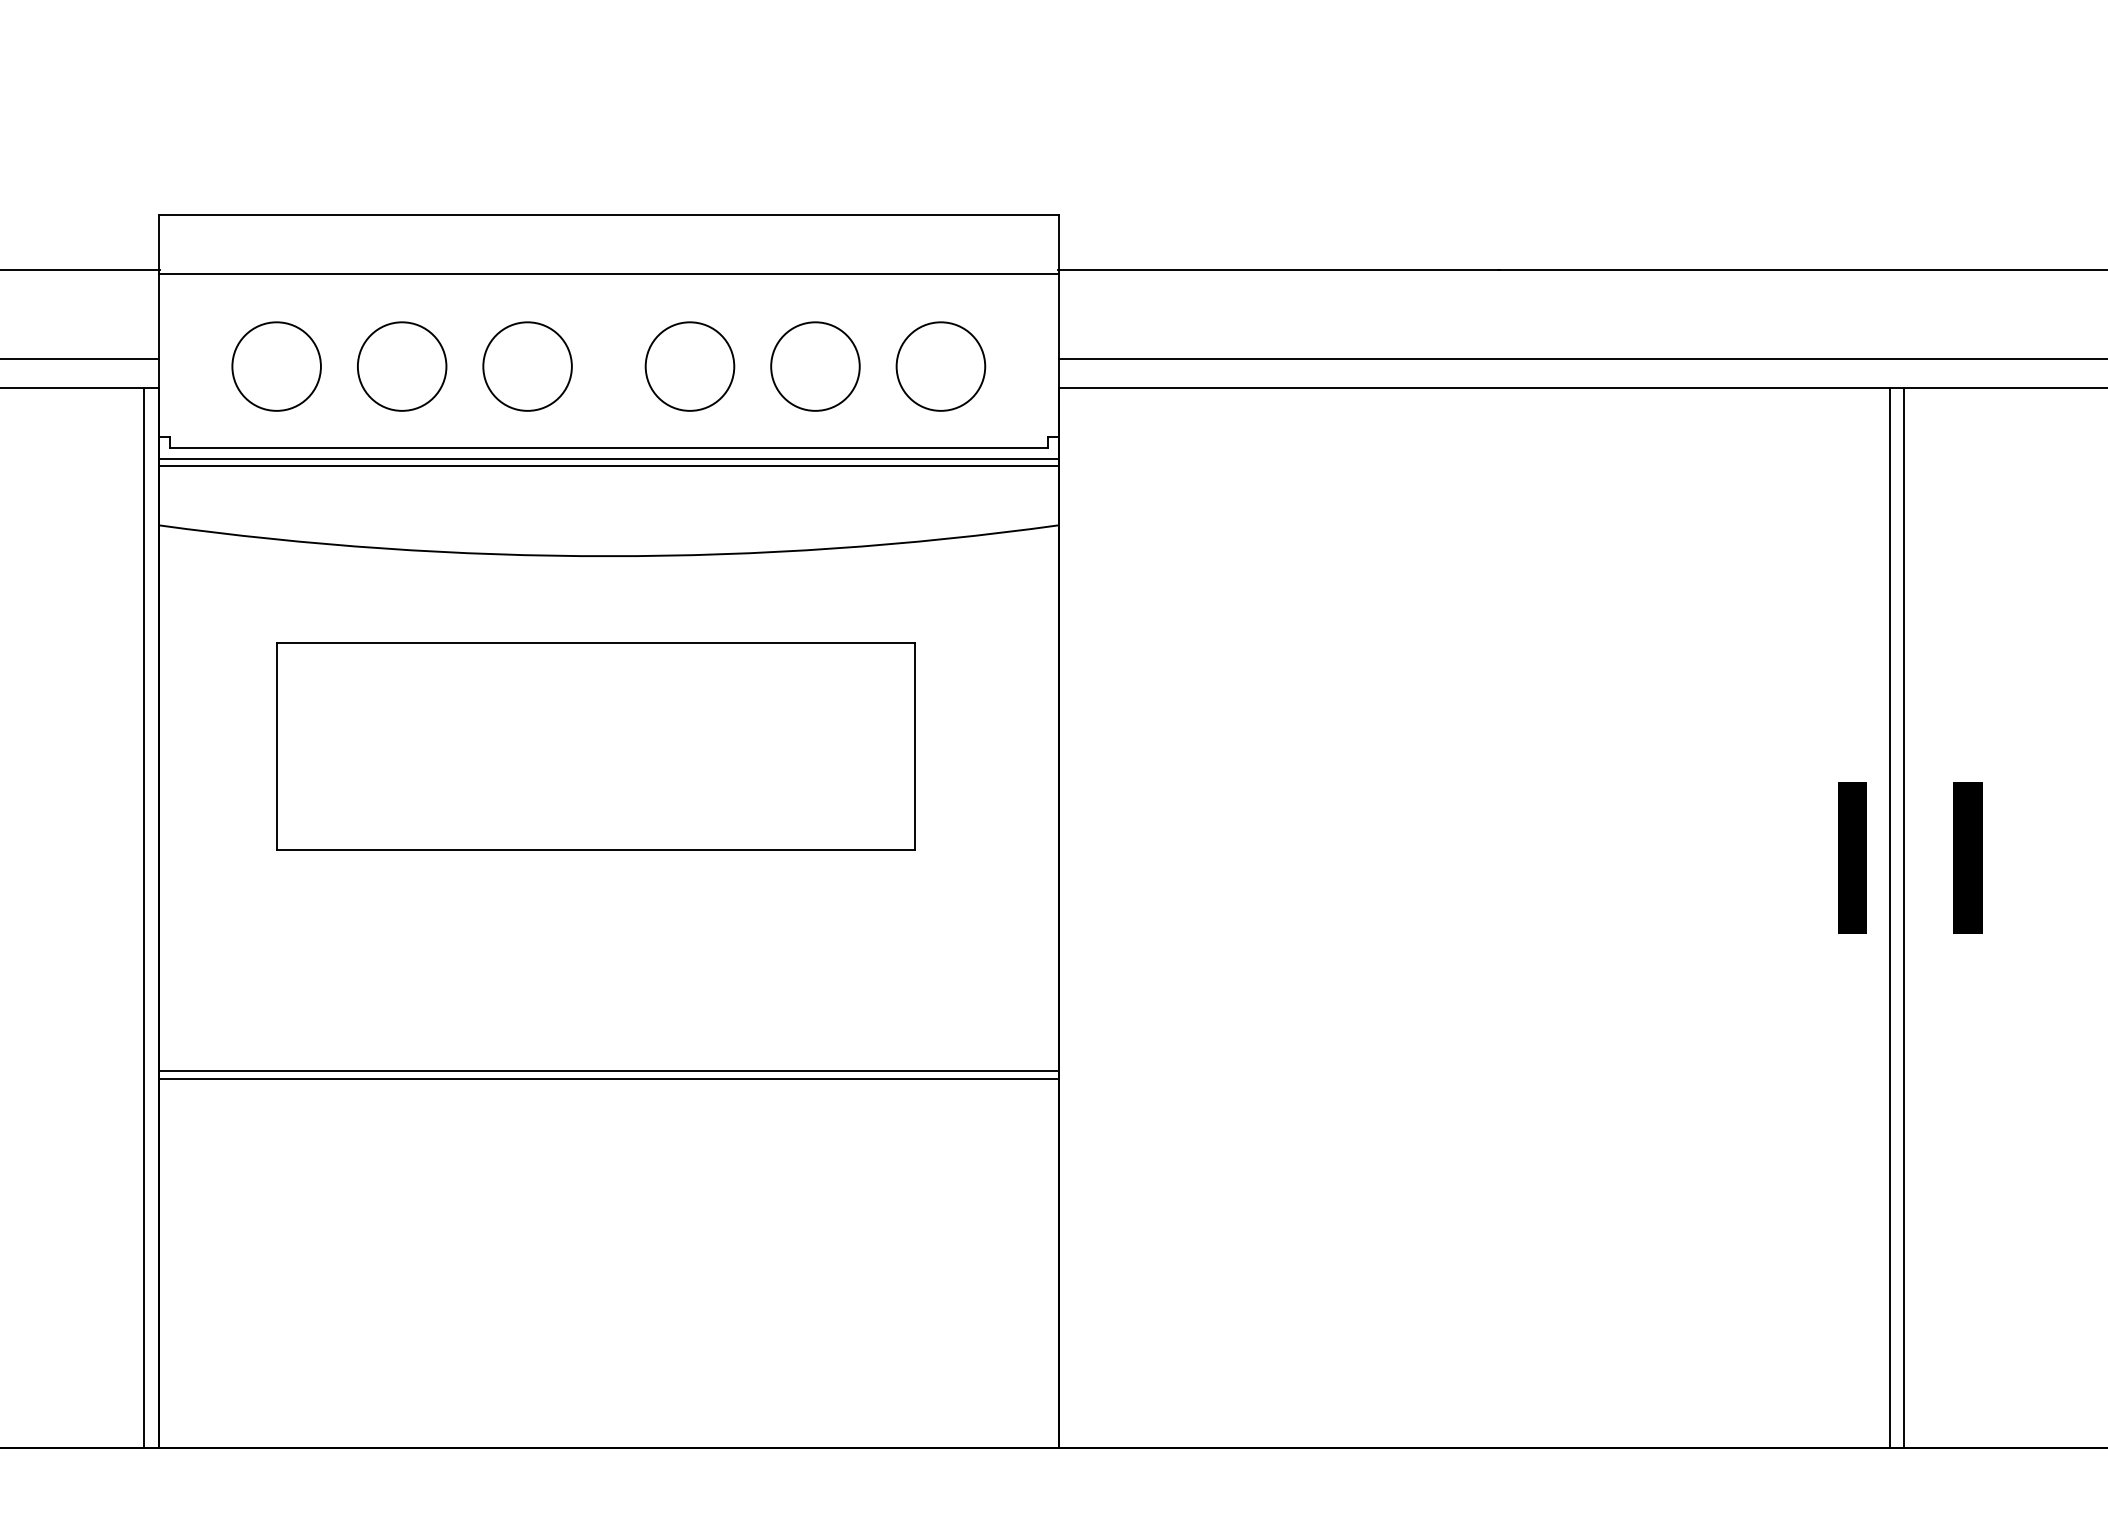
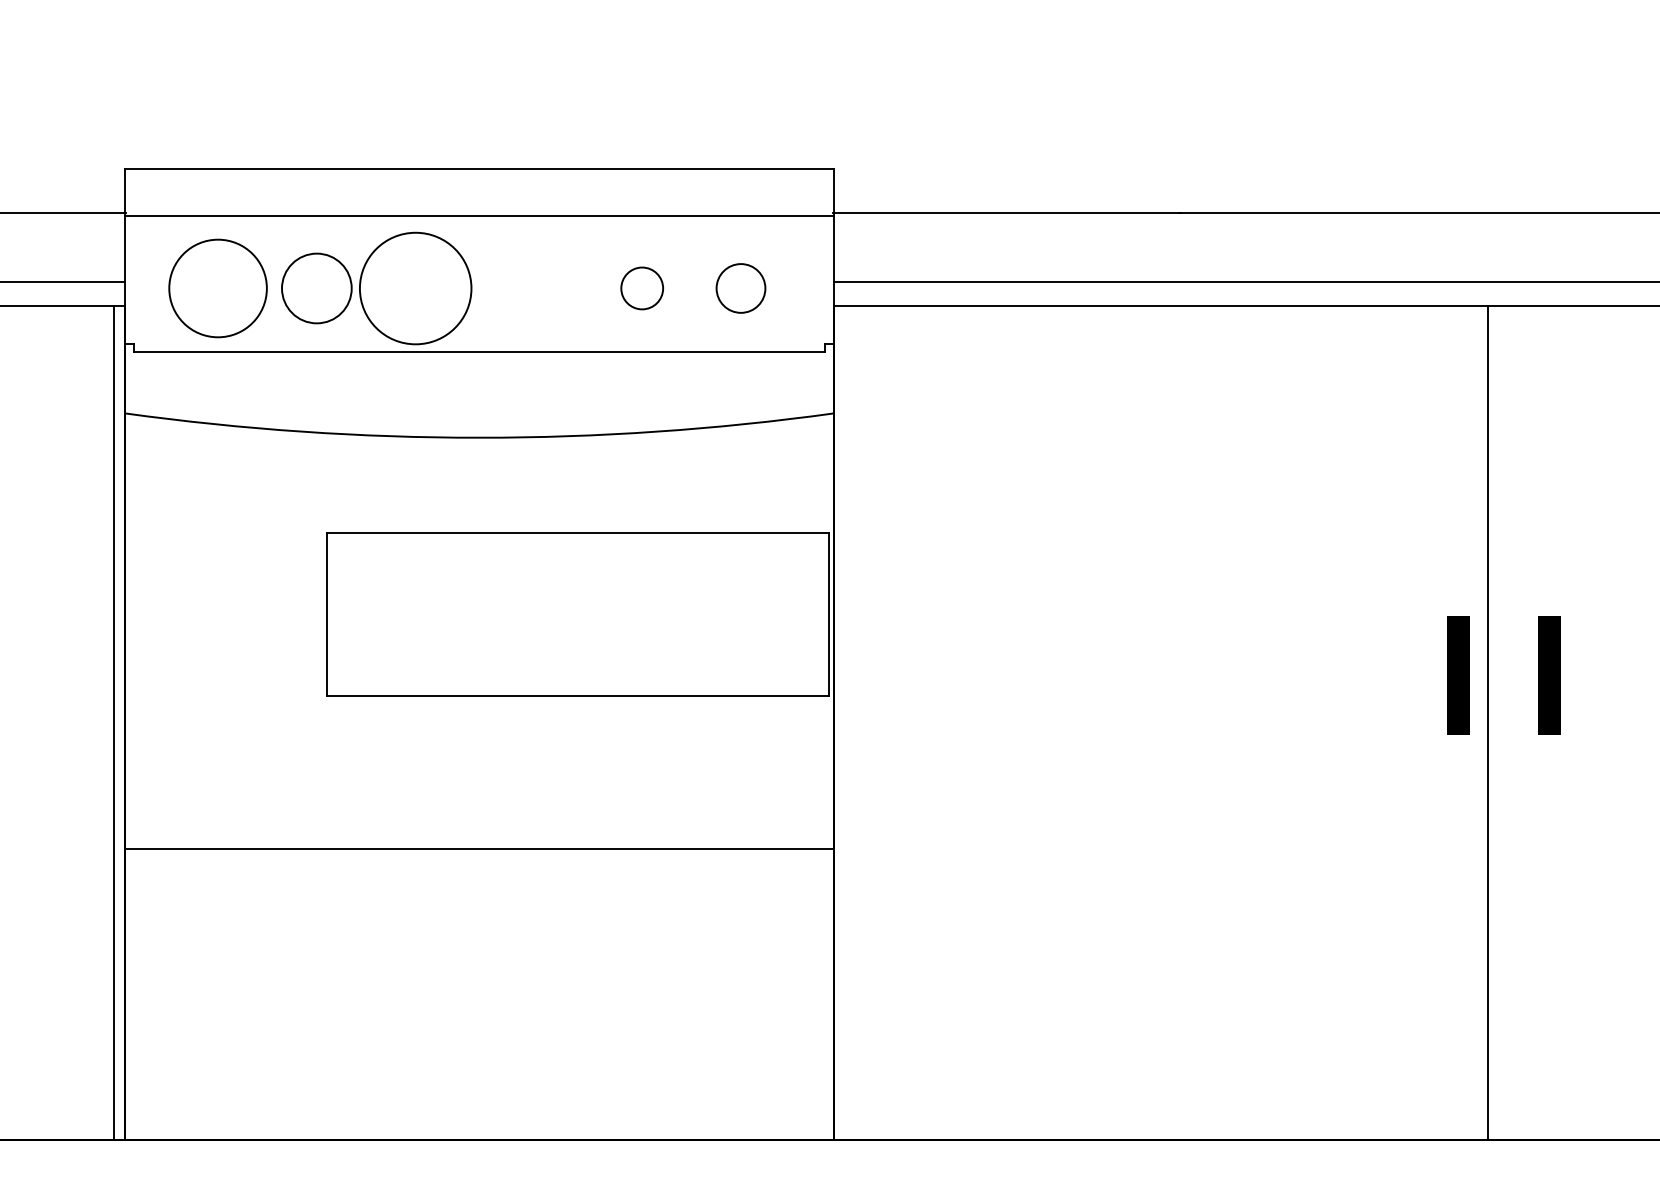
circle: (276, 366) -> (217, 288), size x1.4
circle: (527, 366) -> (415, 288), size x1.6
circle: (689, 366) -> (543, 288), removed
circle: (815, 366) -> (642, 288), size x0.6
circle: (940, 366) -> (740, 288), size x0.7
line: (608, 458) -> (479, 360), removed
line: (608, 466) -> (479, 367), removed
part: (595, 746) -> (576, 614), moved
line: (1904, 917) -> (1499, 722), removed
line: (608, 1071) -> (479, 843), removed

